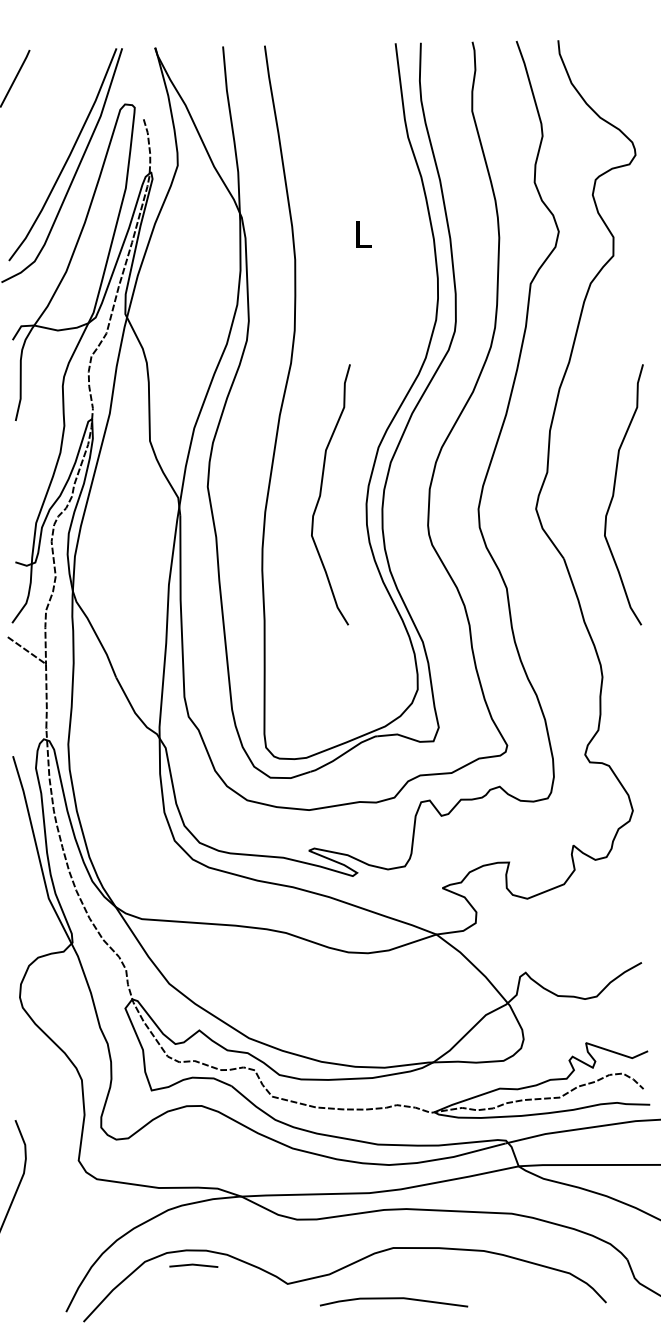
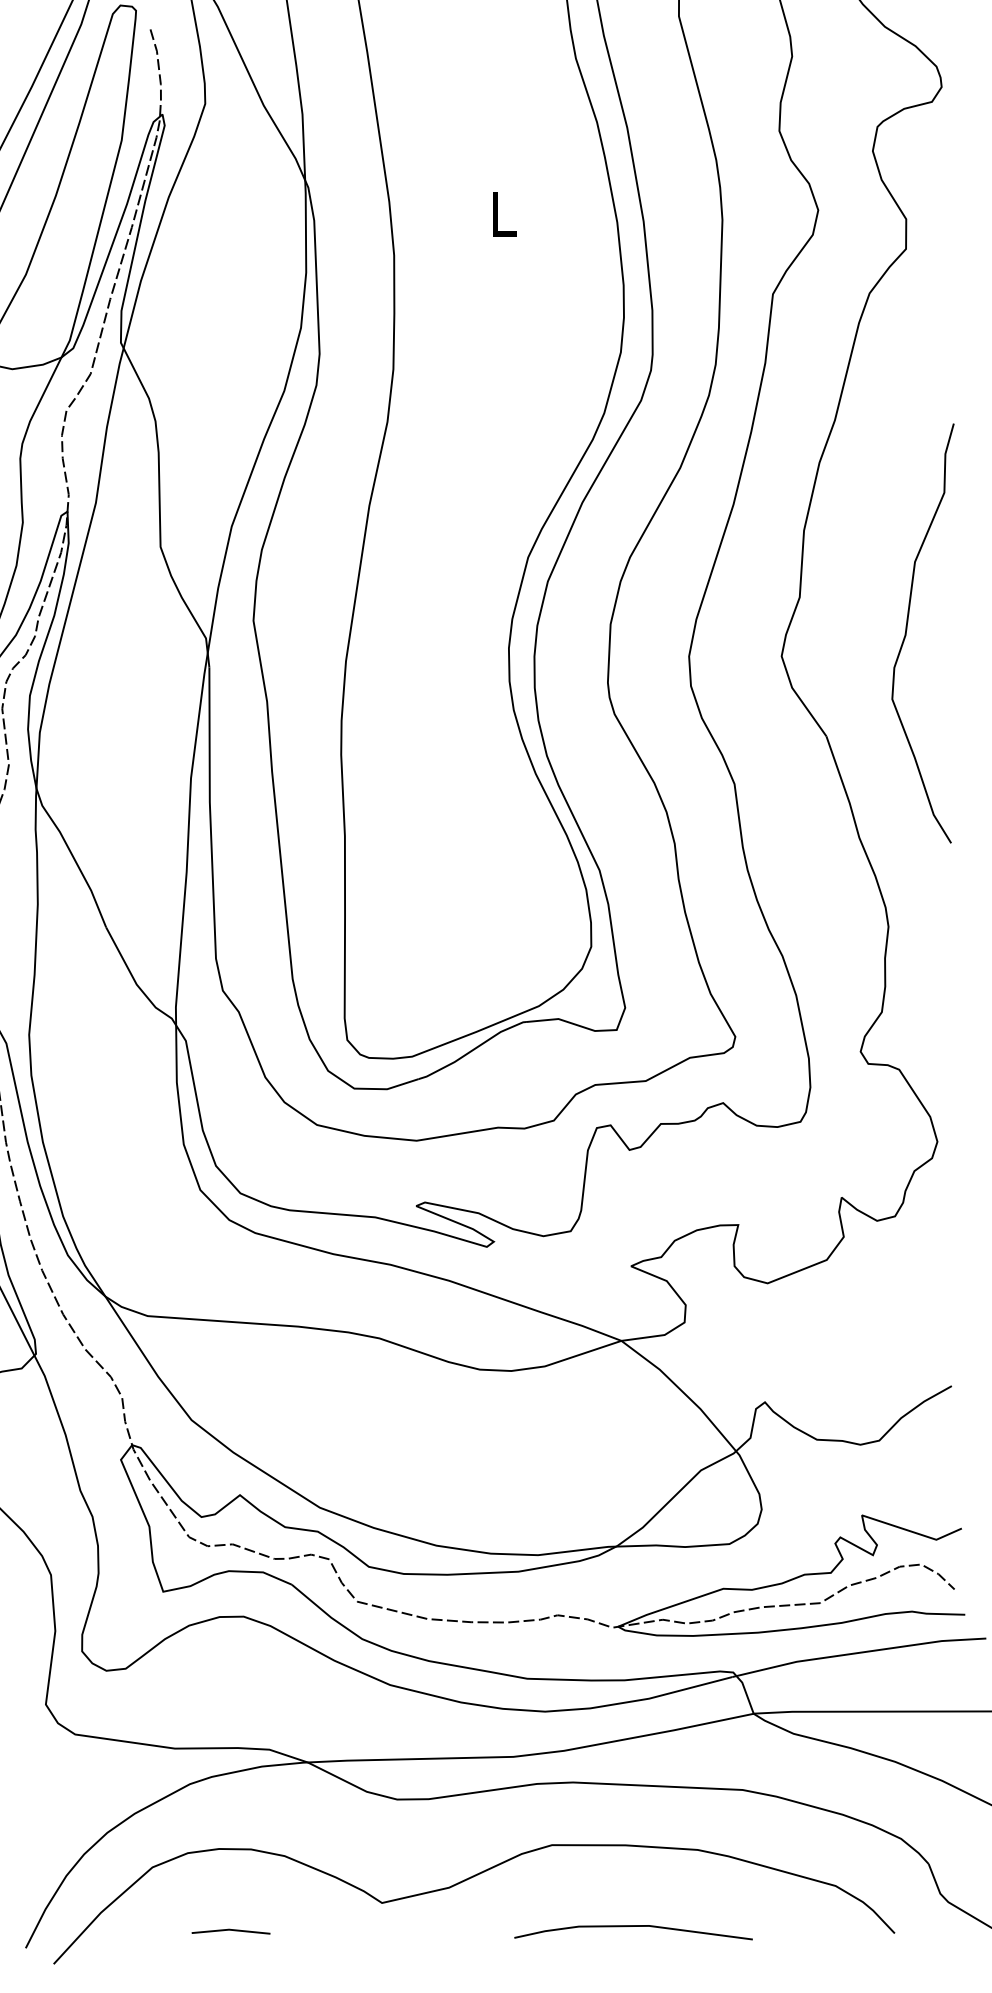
curve: (321, 494) -> (436, 632), removed
line: (193, 1265) -> (230, 1931), moved
line: (393, 1299) -> (632, 1927), moved

